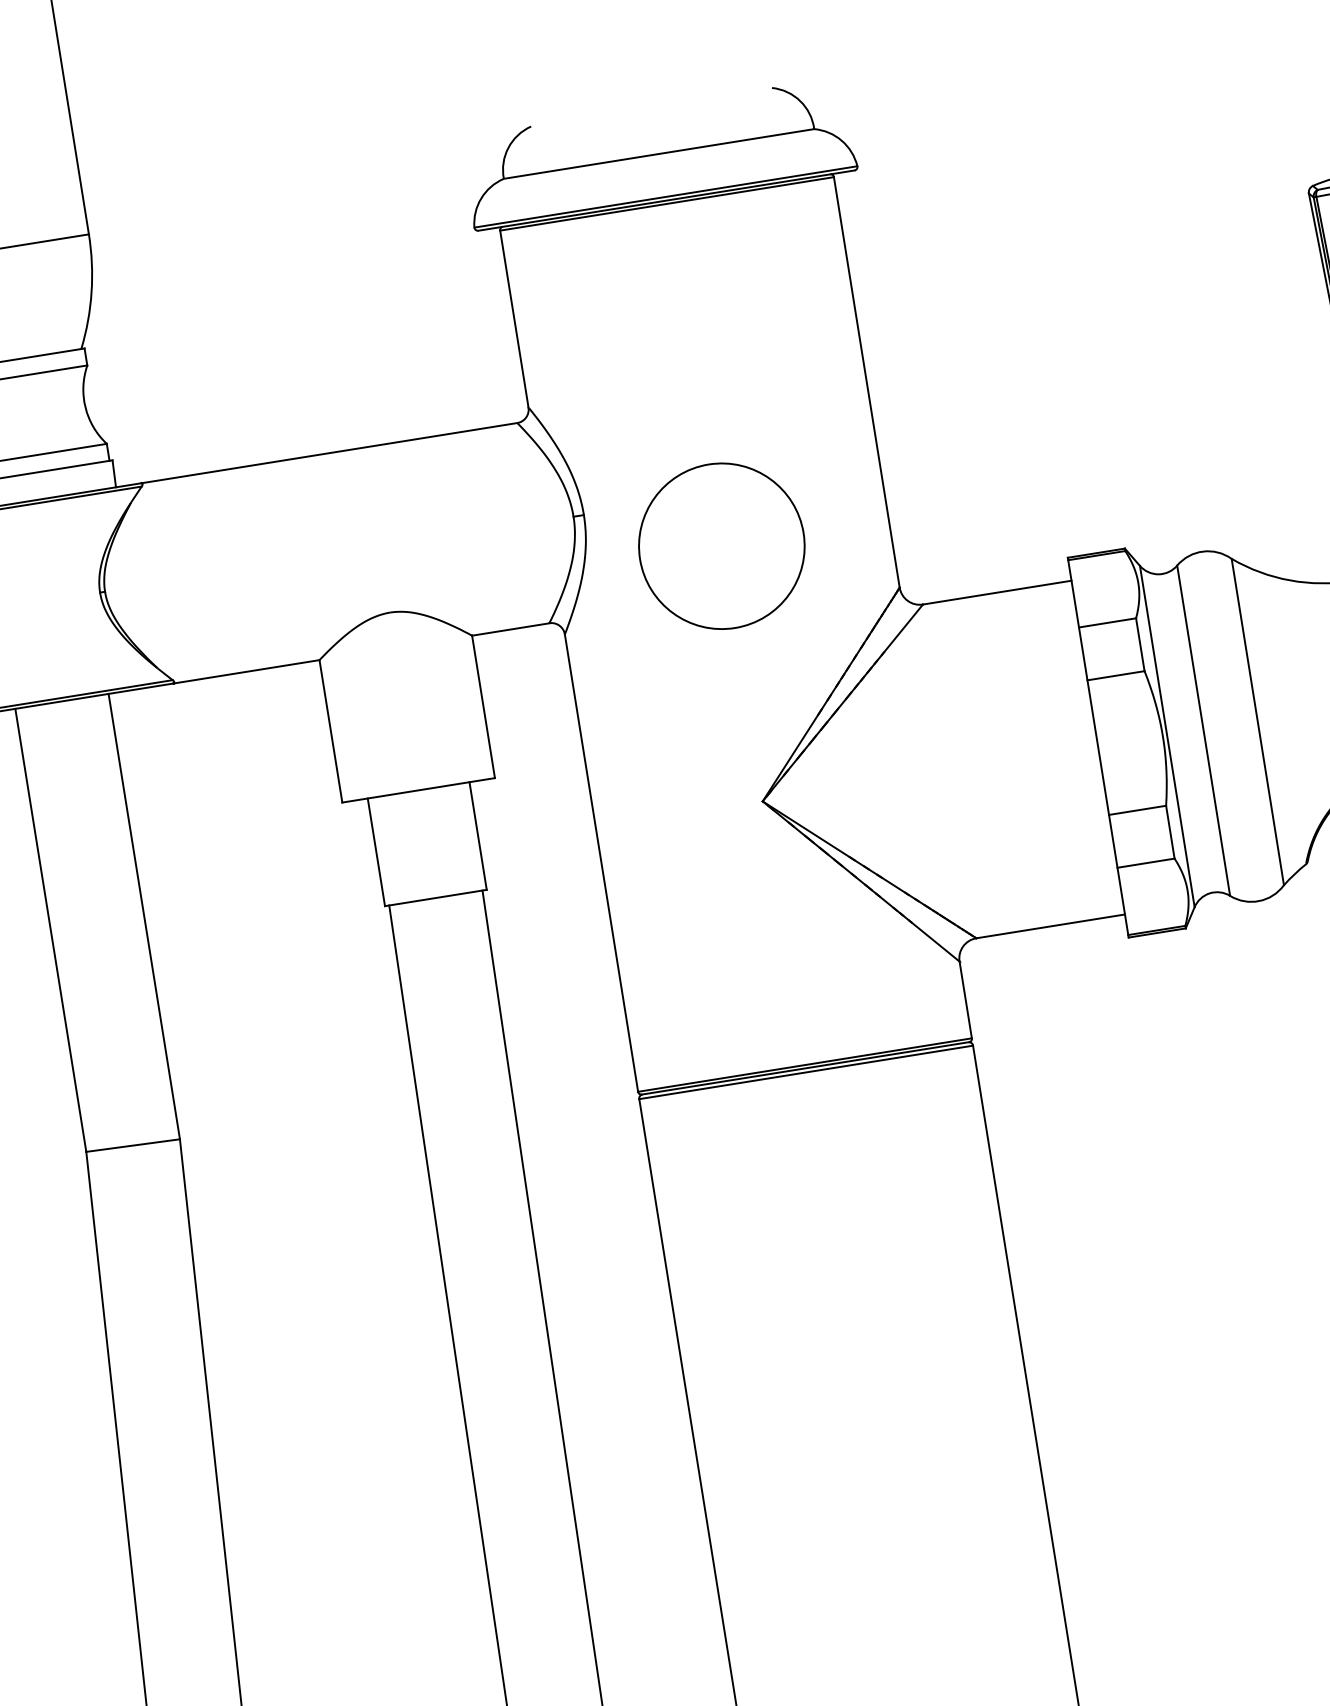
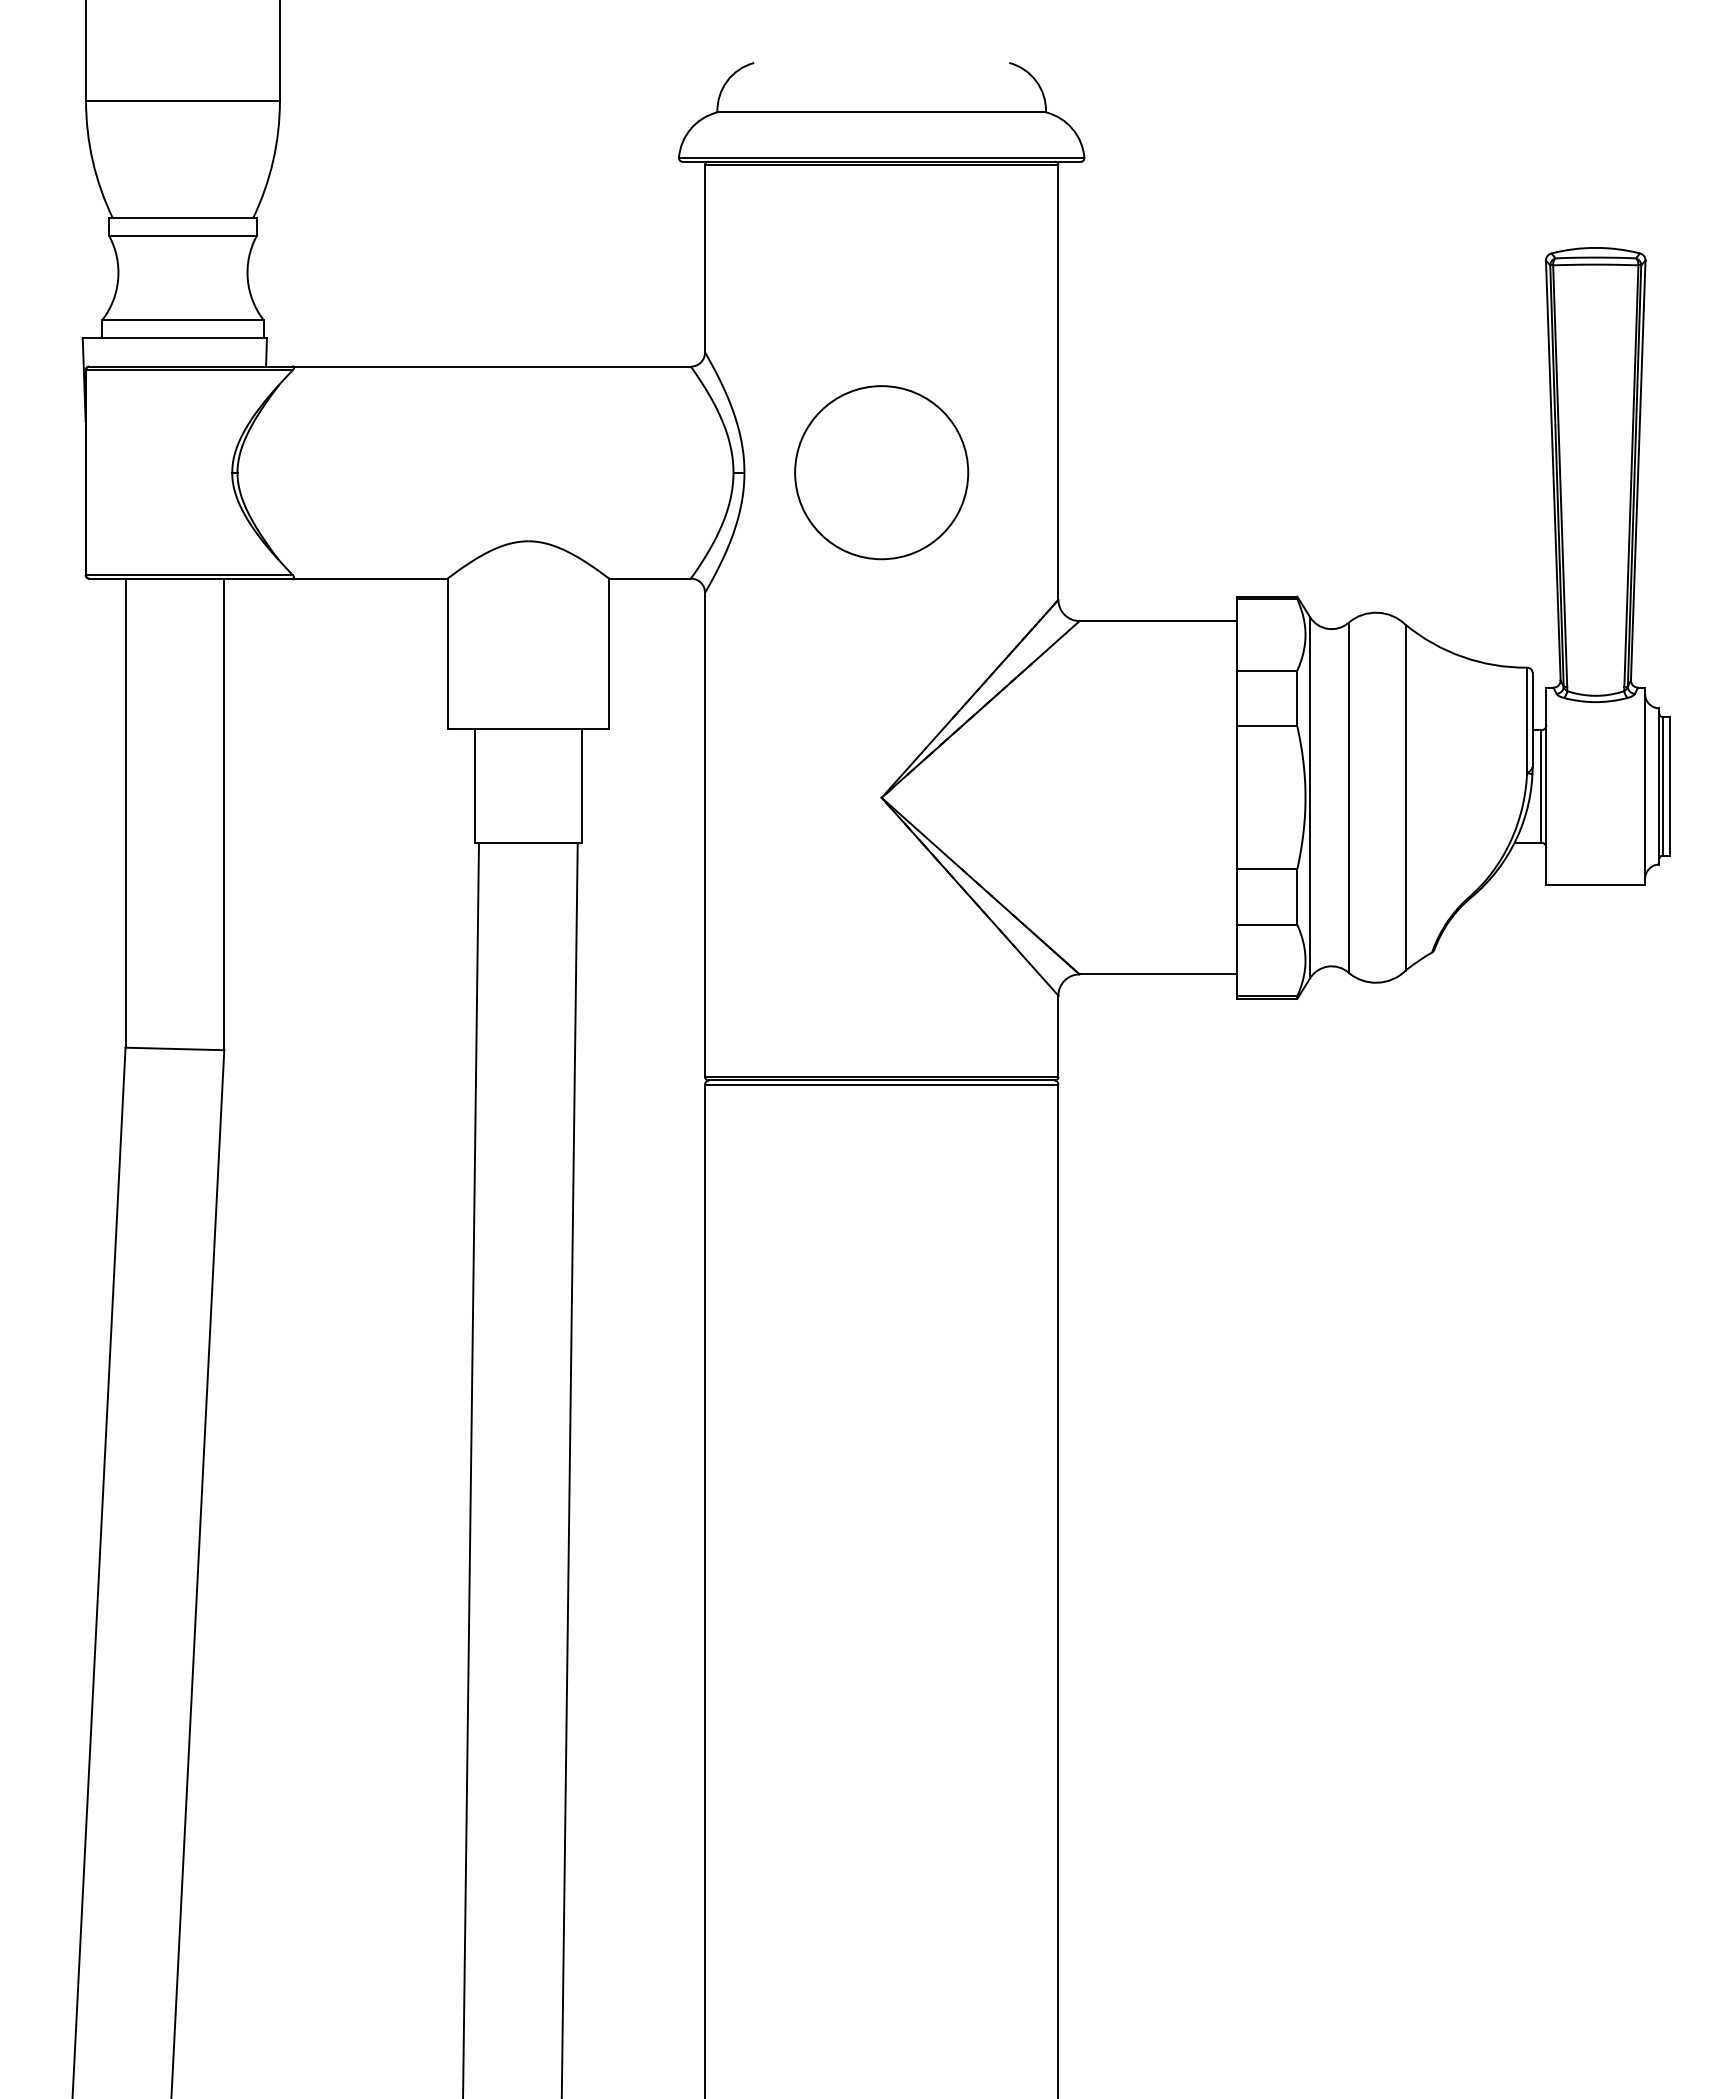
circle: (721, 546) -> (881, 472), moved

